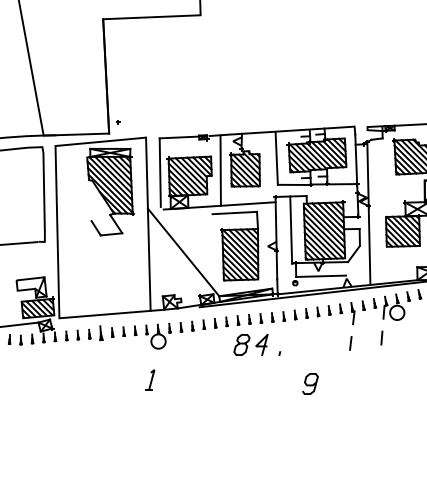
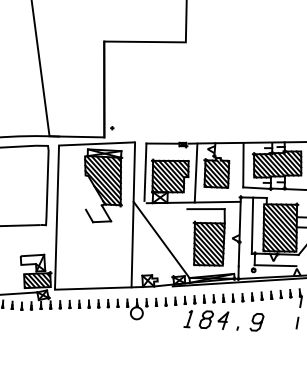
part: (100, 333) -> (88, 304), size x0.62
part: (150, 379) -> (188, 318), moved
curve: (310, 384) -> (257, 322), moved

